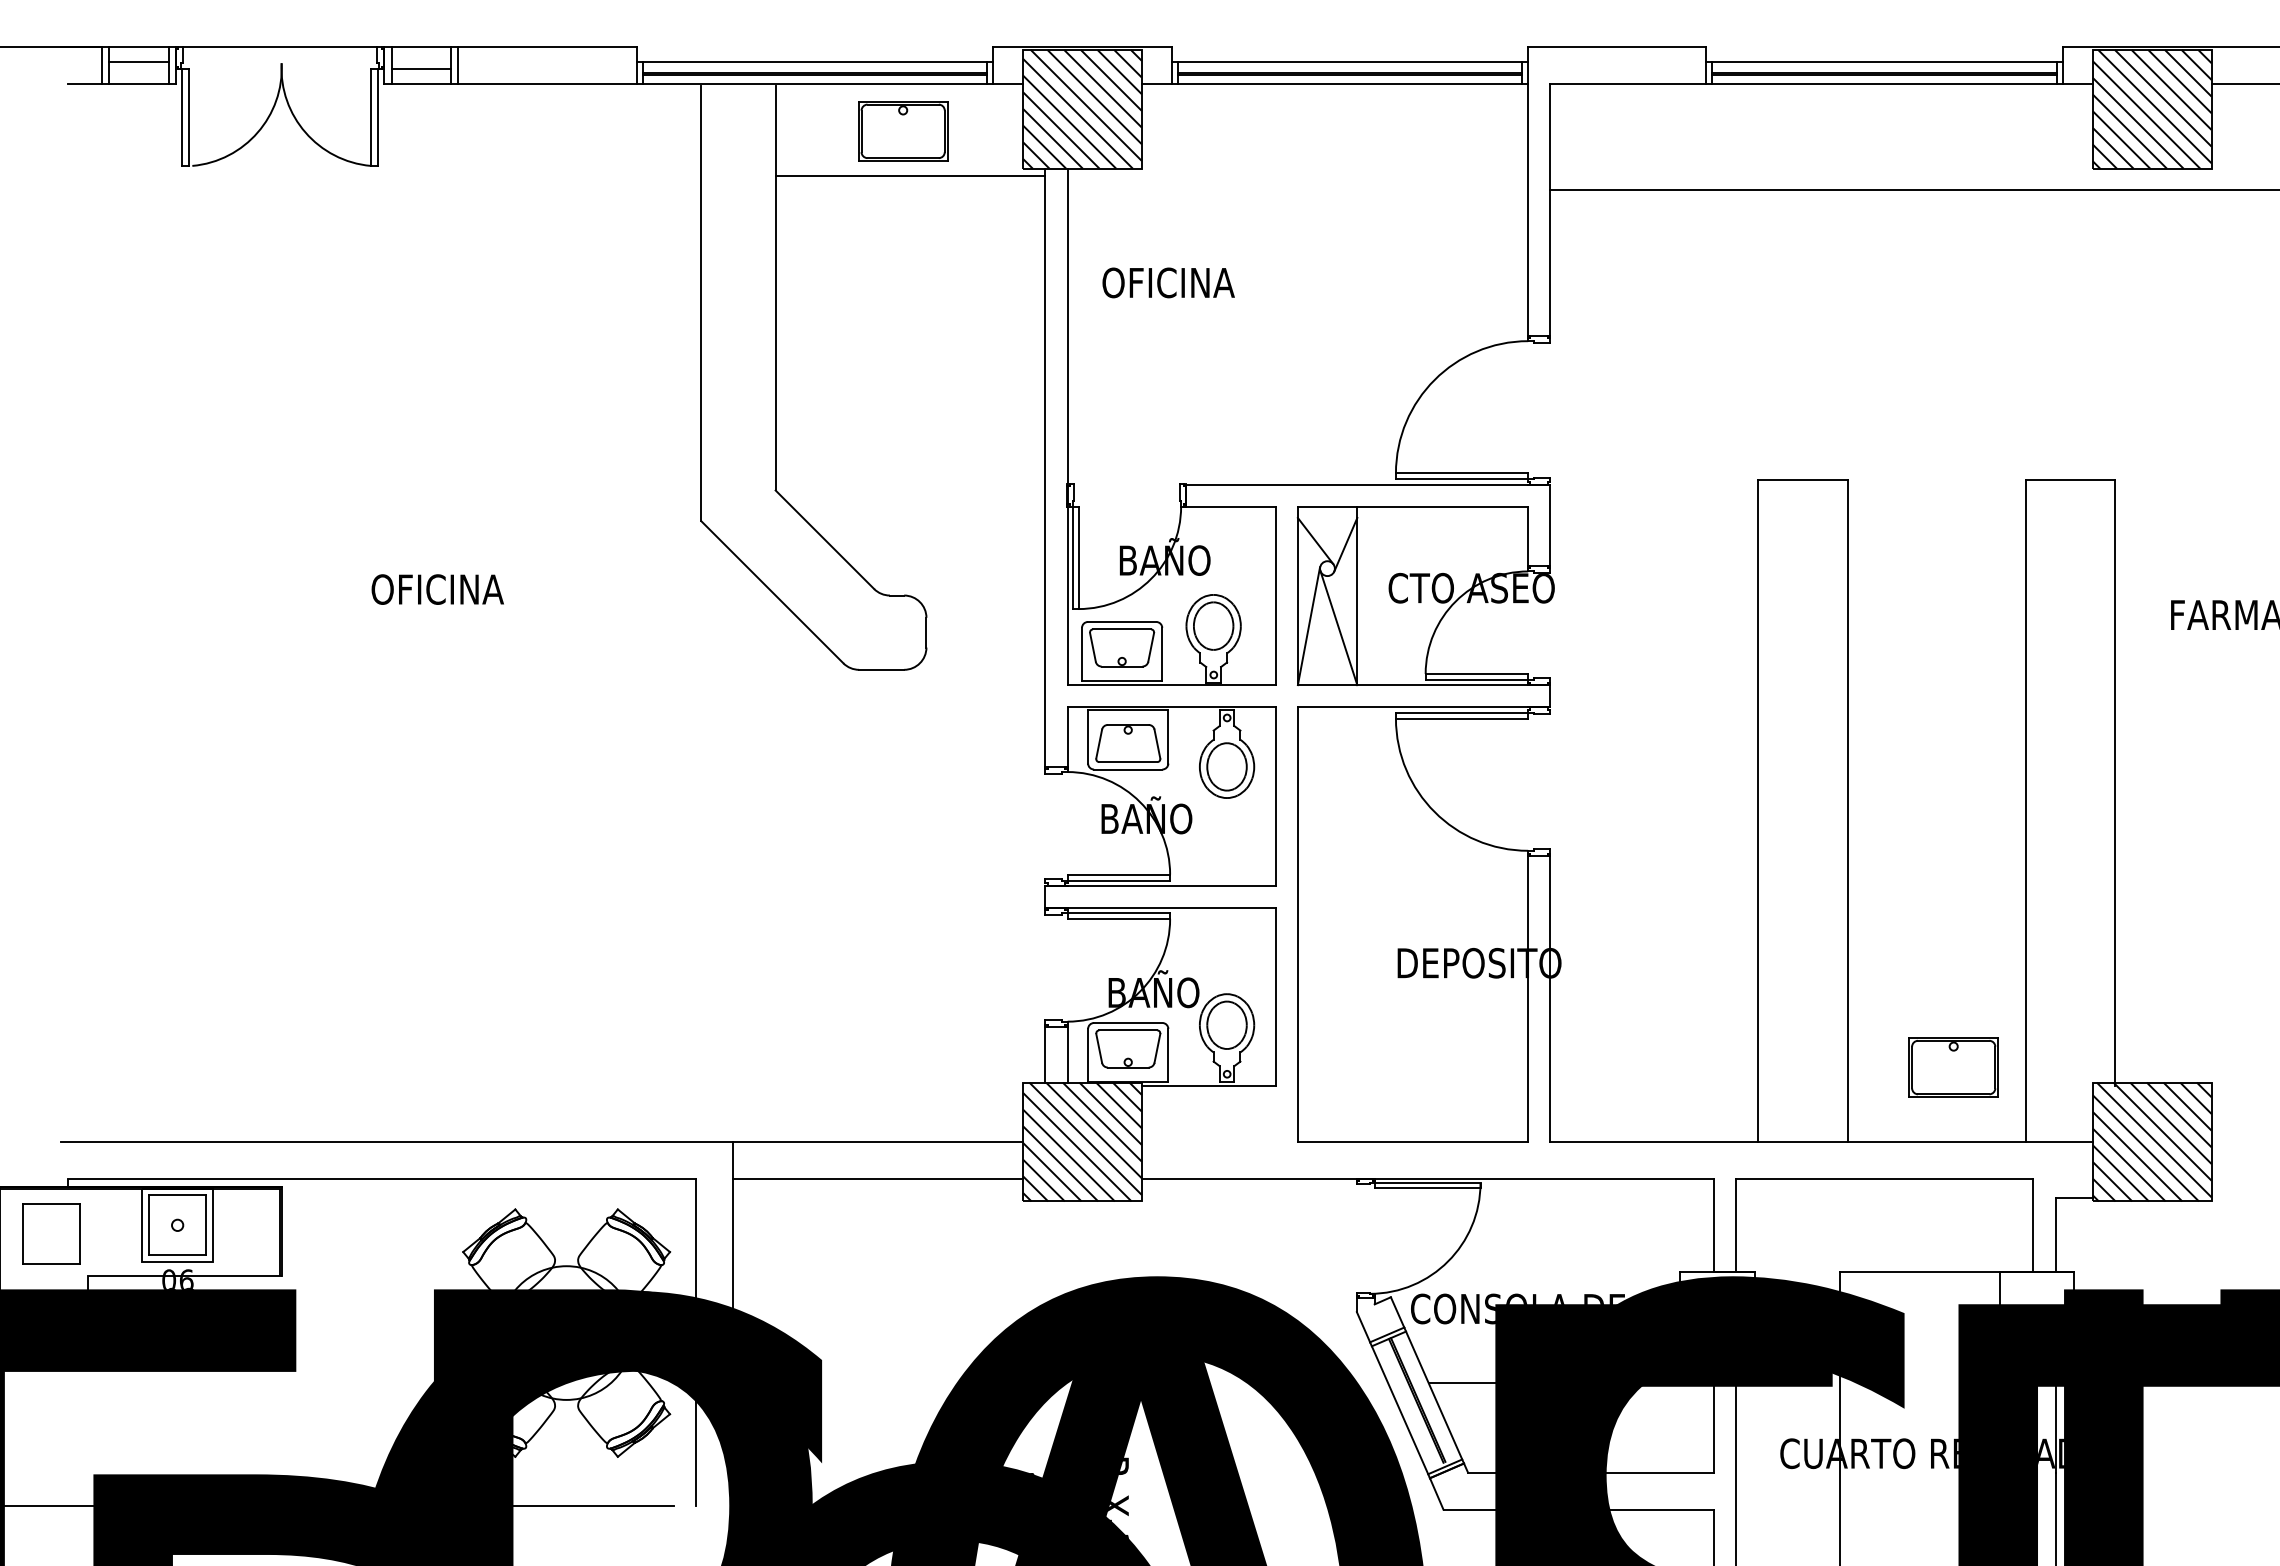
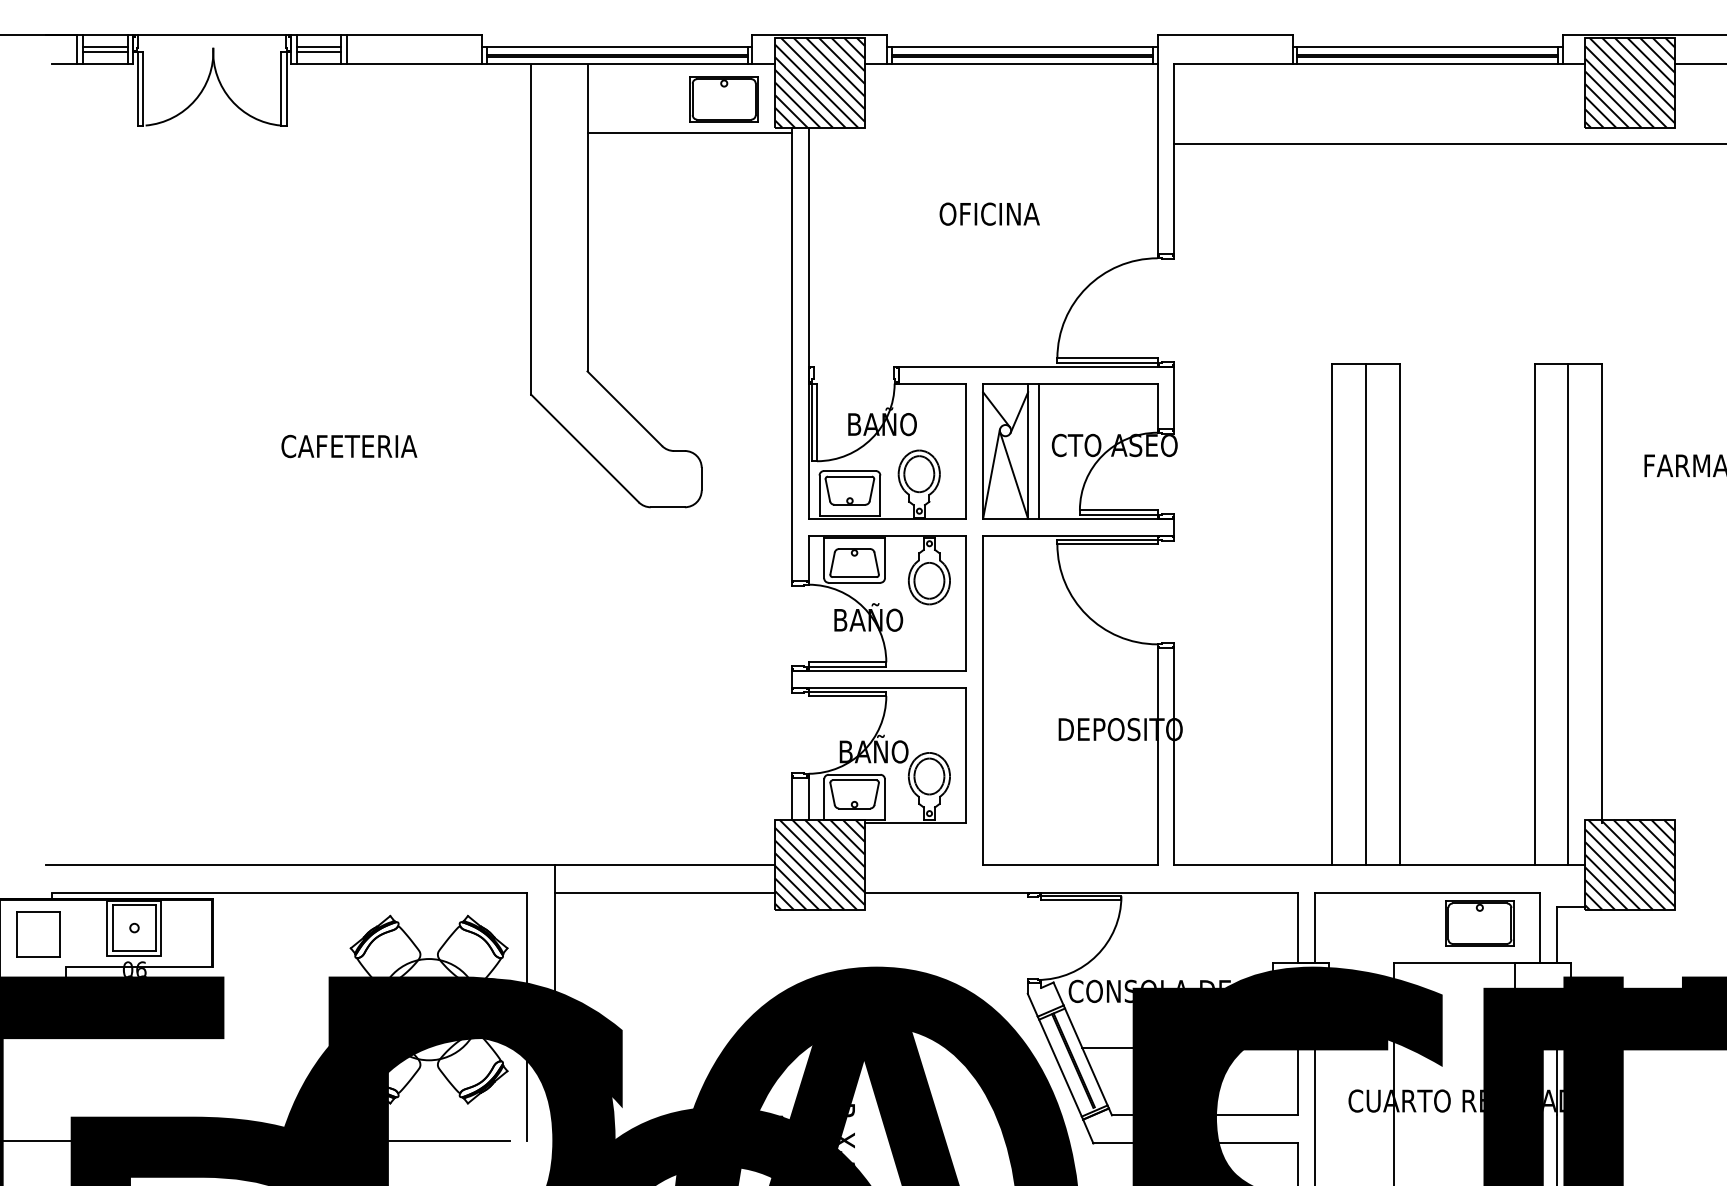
line: (420, 61) -> (318, 46), added
line: (138, 69) -> (104, 52), added
part: (903, 131) -> (724, 99), moved
text: (1168, 282) -> (989, 213), moved
text: (461, 589) -> (349, 446), OFICINA -> CAFETERIA
line: (1372, 595) -> (1039, 450), added
line: (1803, 811) -> (1366, 614), added
line: (2070, 811) -> (1568, 614), added
part: (1953, 1067) -> (1479, 923), moved

